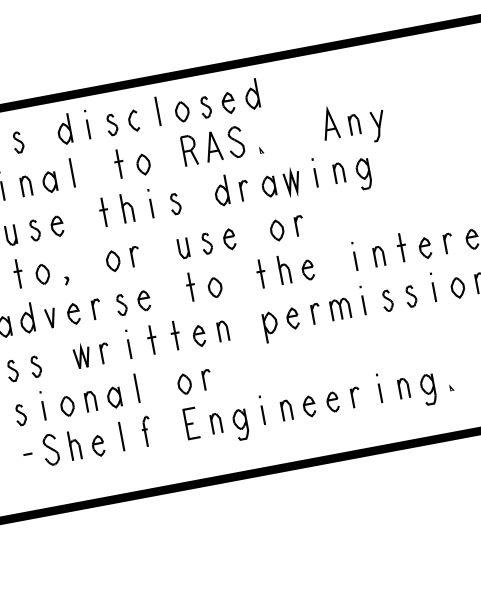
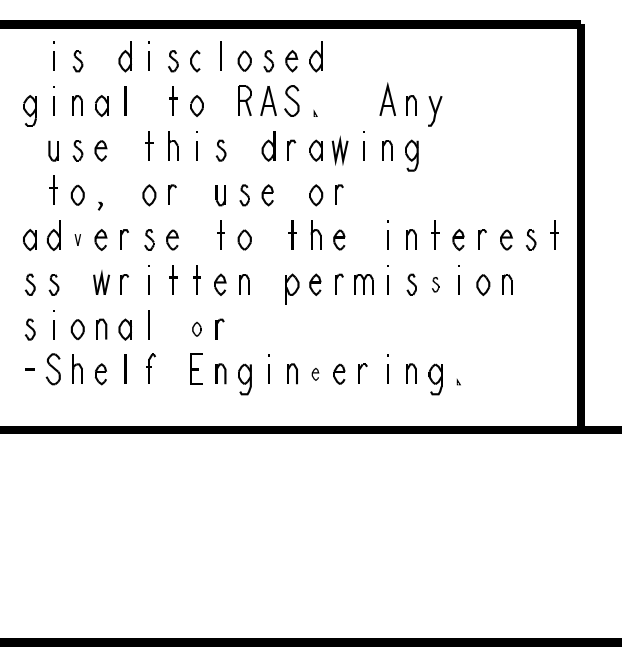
part: (410, 296) -> (435, 284), size x0.7
part: (50, 317) -> (77, 239), size x0.6
part: (184, 383) -> (196, 328), size x0.7
part: (309, 406) -> (315, 374), size x0.6

